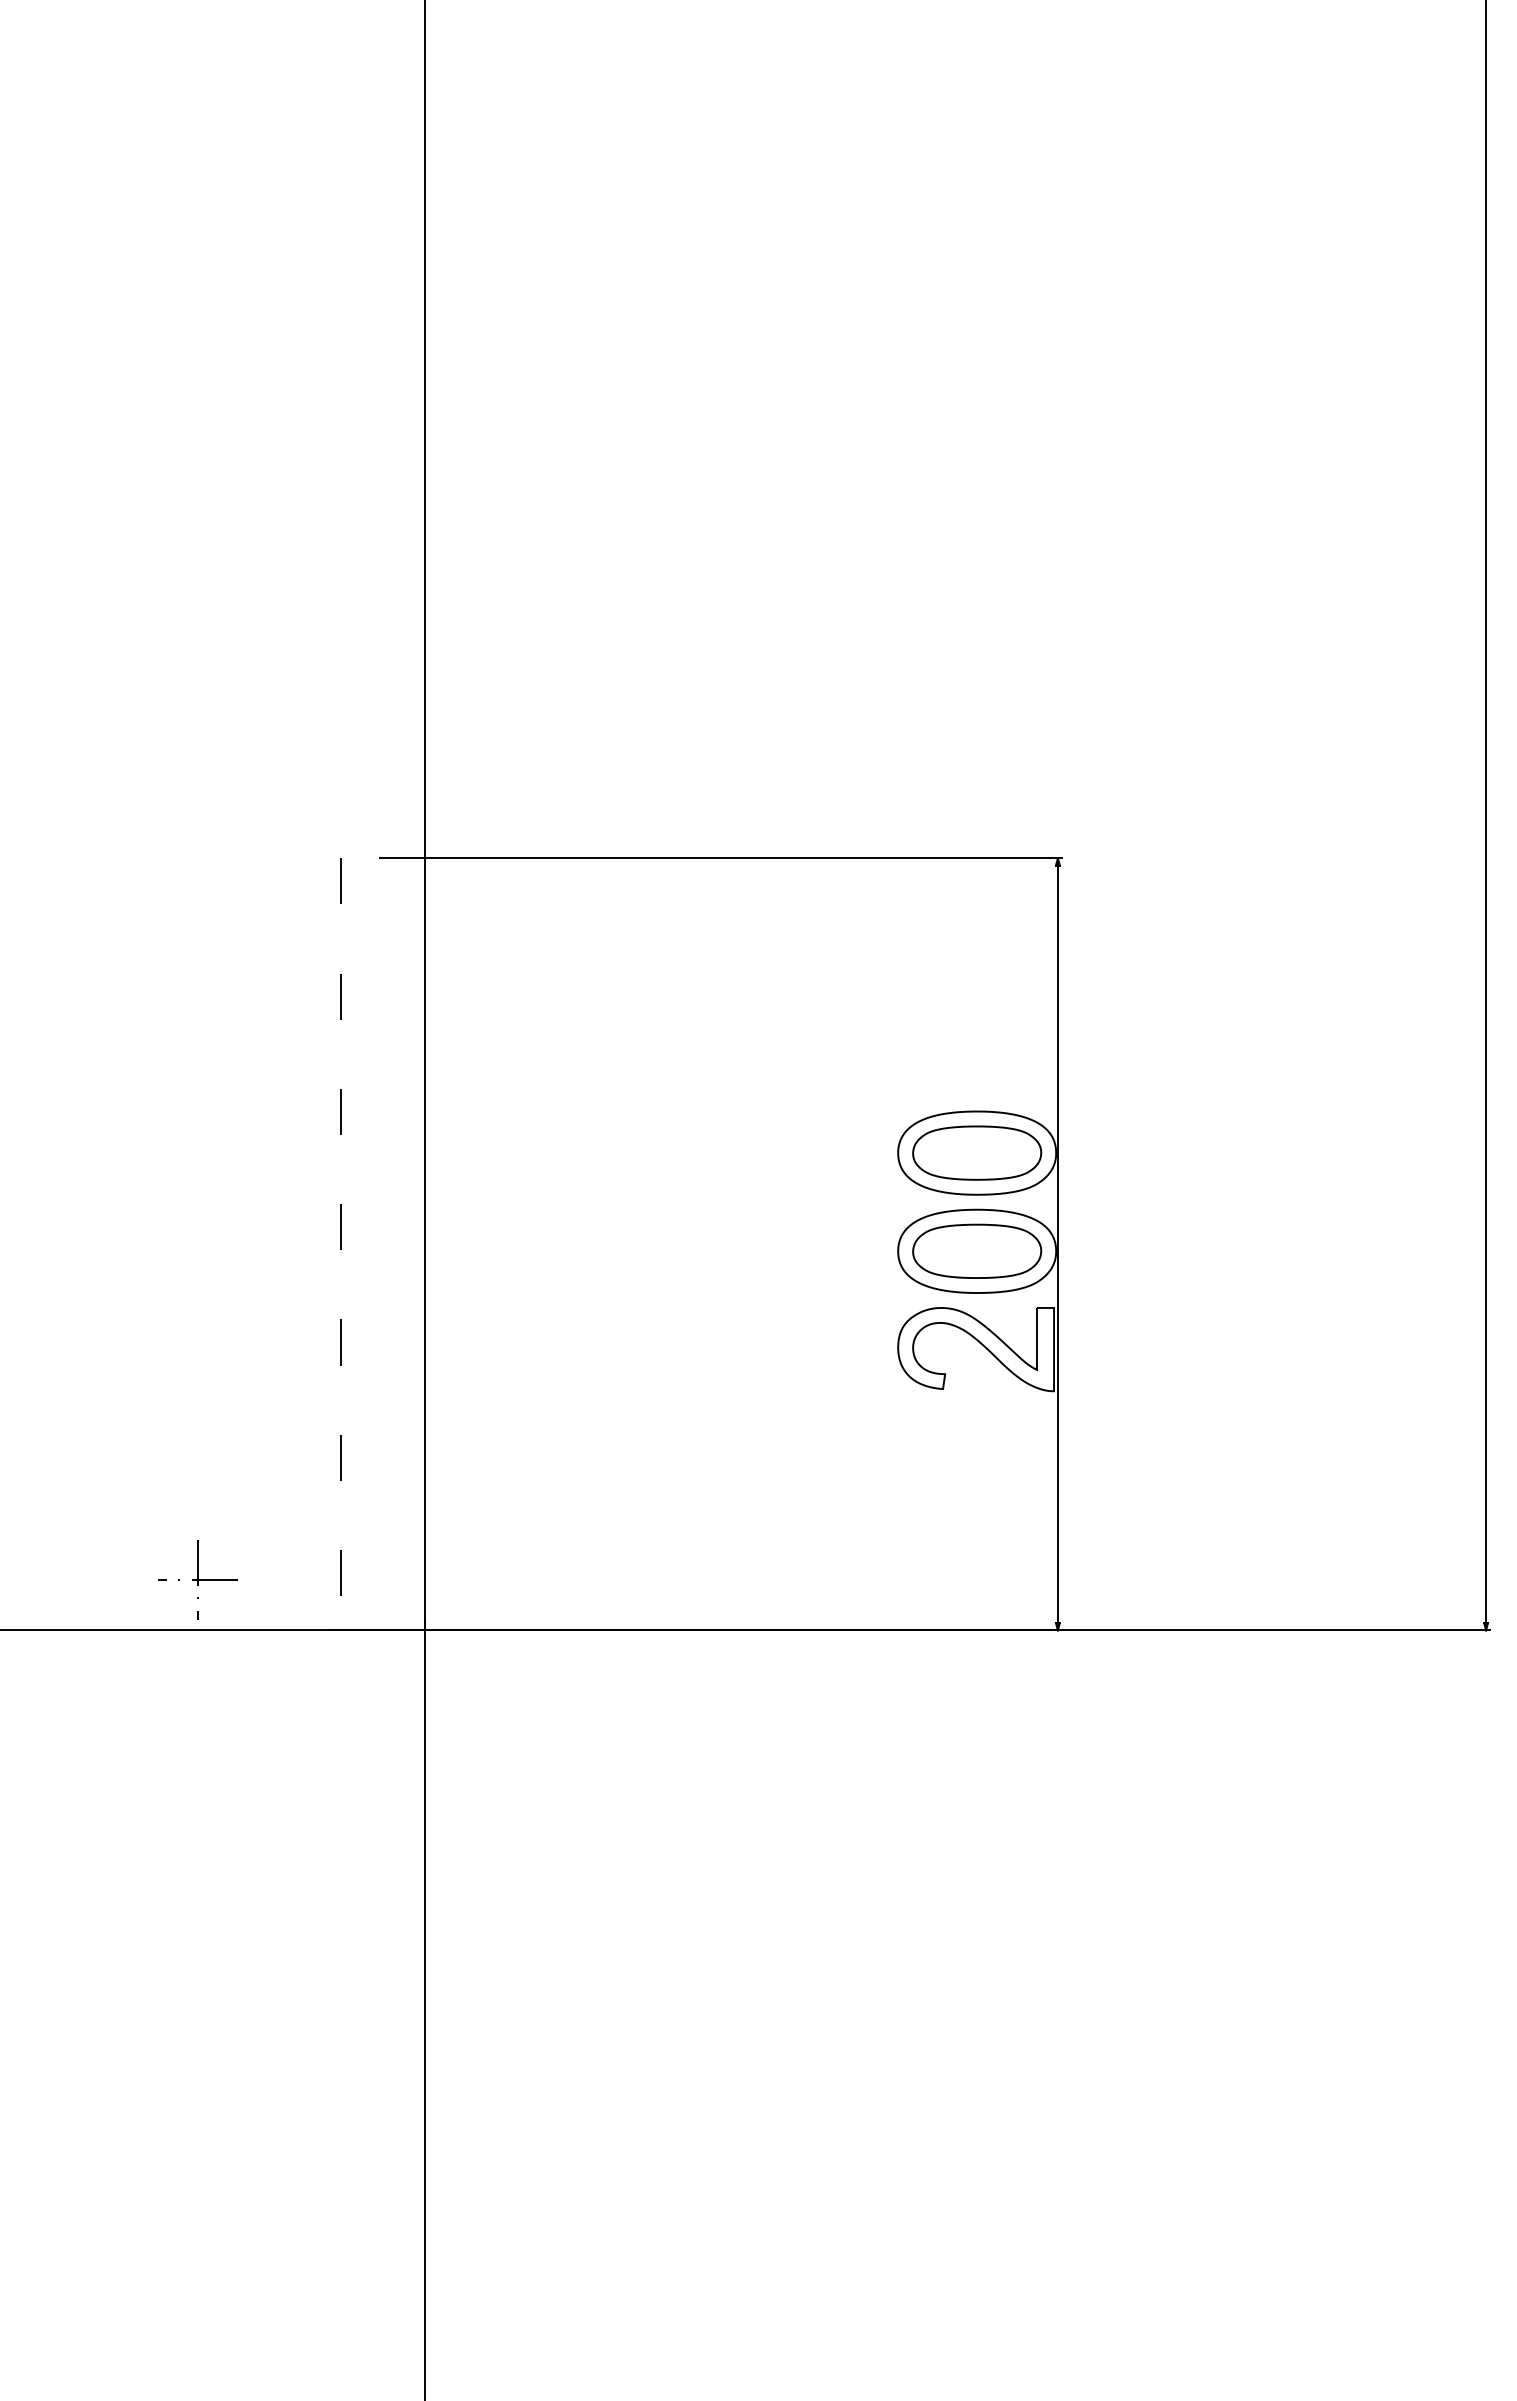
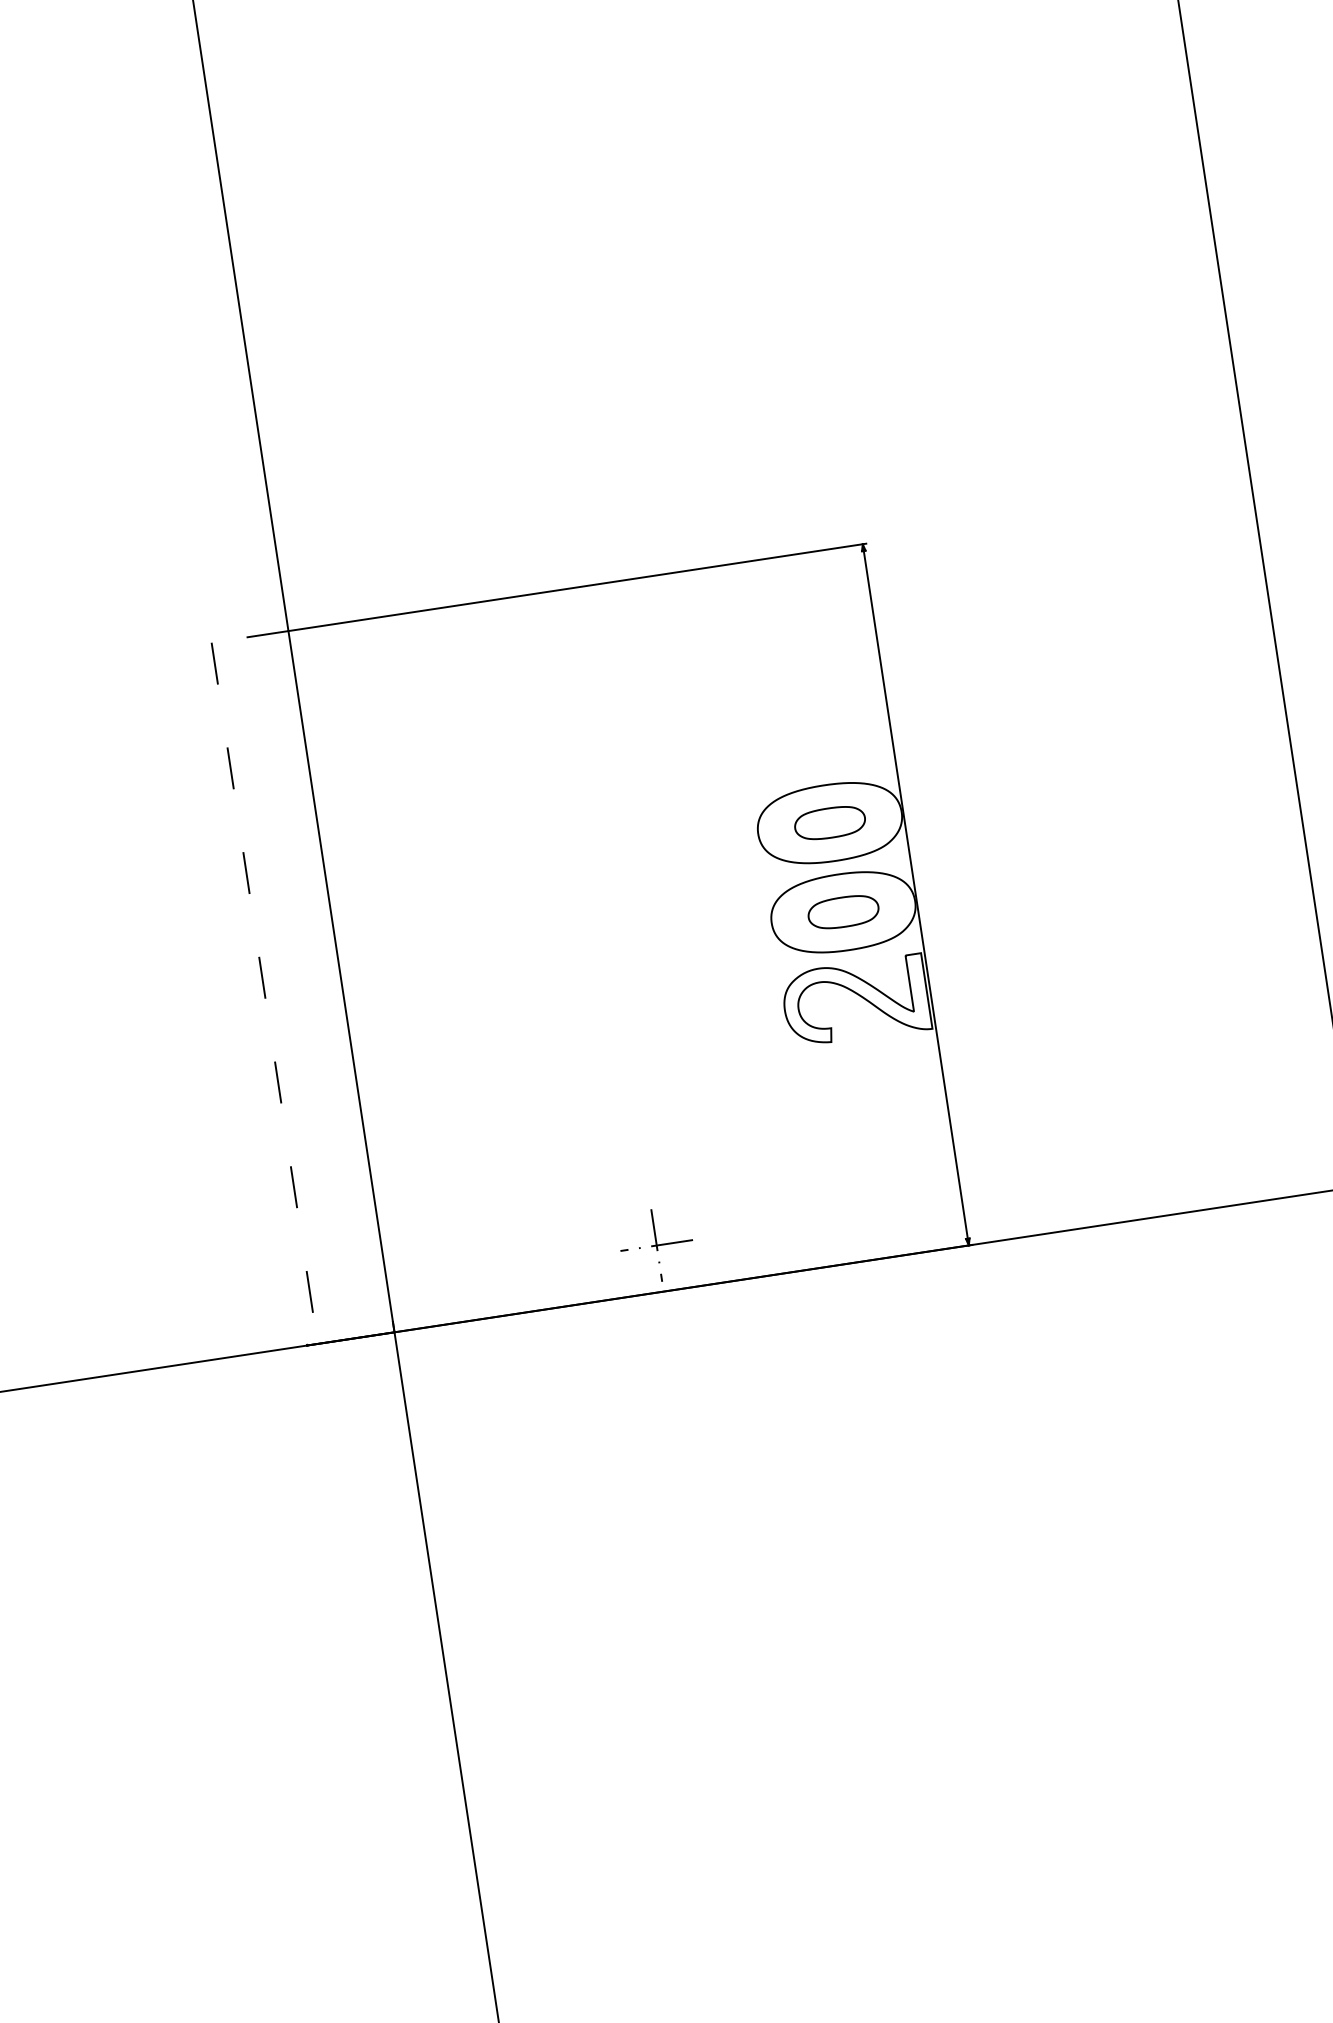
part: (977, 1152) -> (830, 822), size x0.6
part: (977, 1250) -> (843, 911), size x0.6
part: (197, 1579) -> (656, 1245), moved

